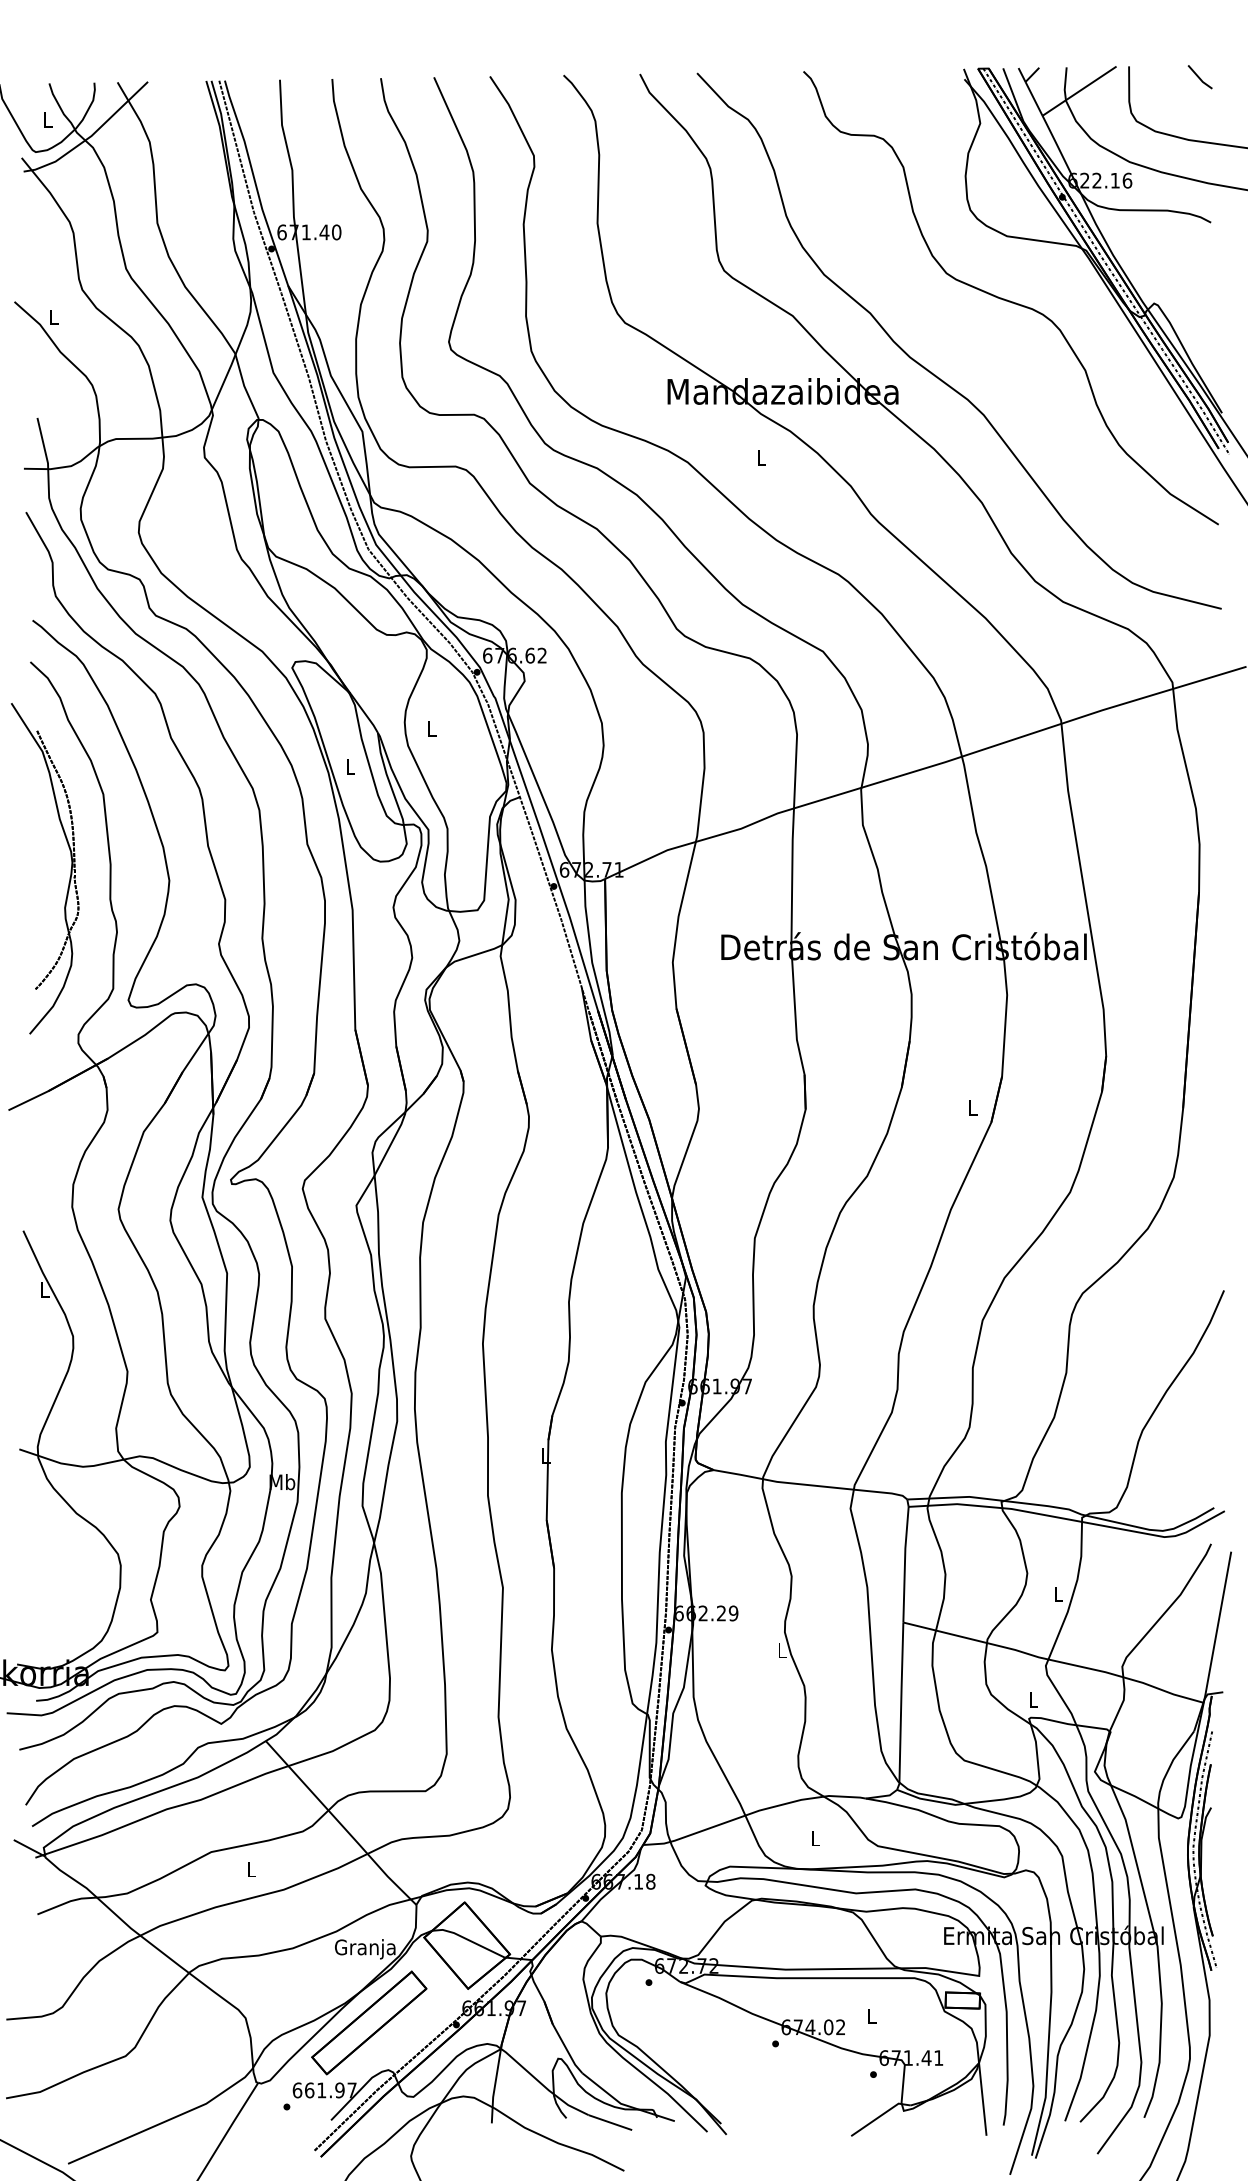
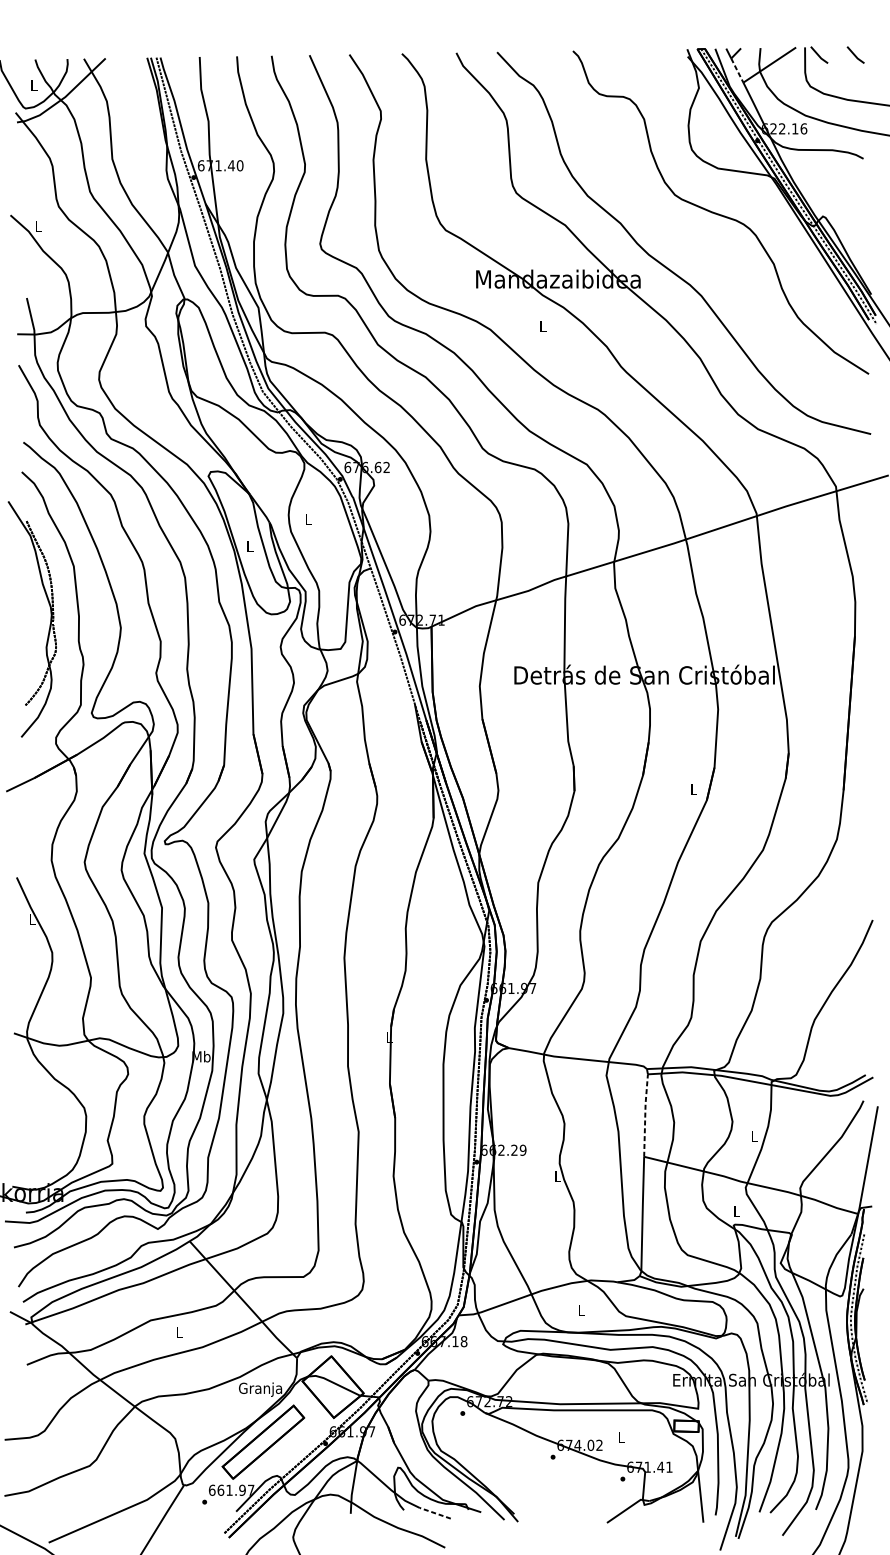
line: (1148, 77) -> (818, 55), added
line: (1034, 98) -> (737, 70), solid -> dashed
line: (904, 1564) -> (644, 1115), solid -> dashed
line: (609, 2122) -> (434, 1513), solid -> dashed

